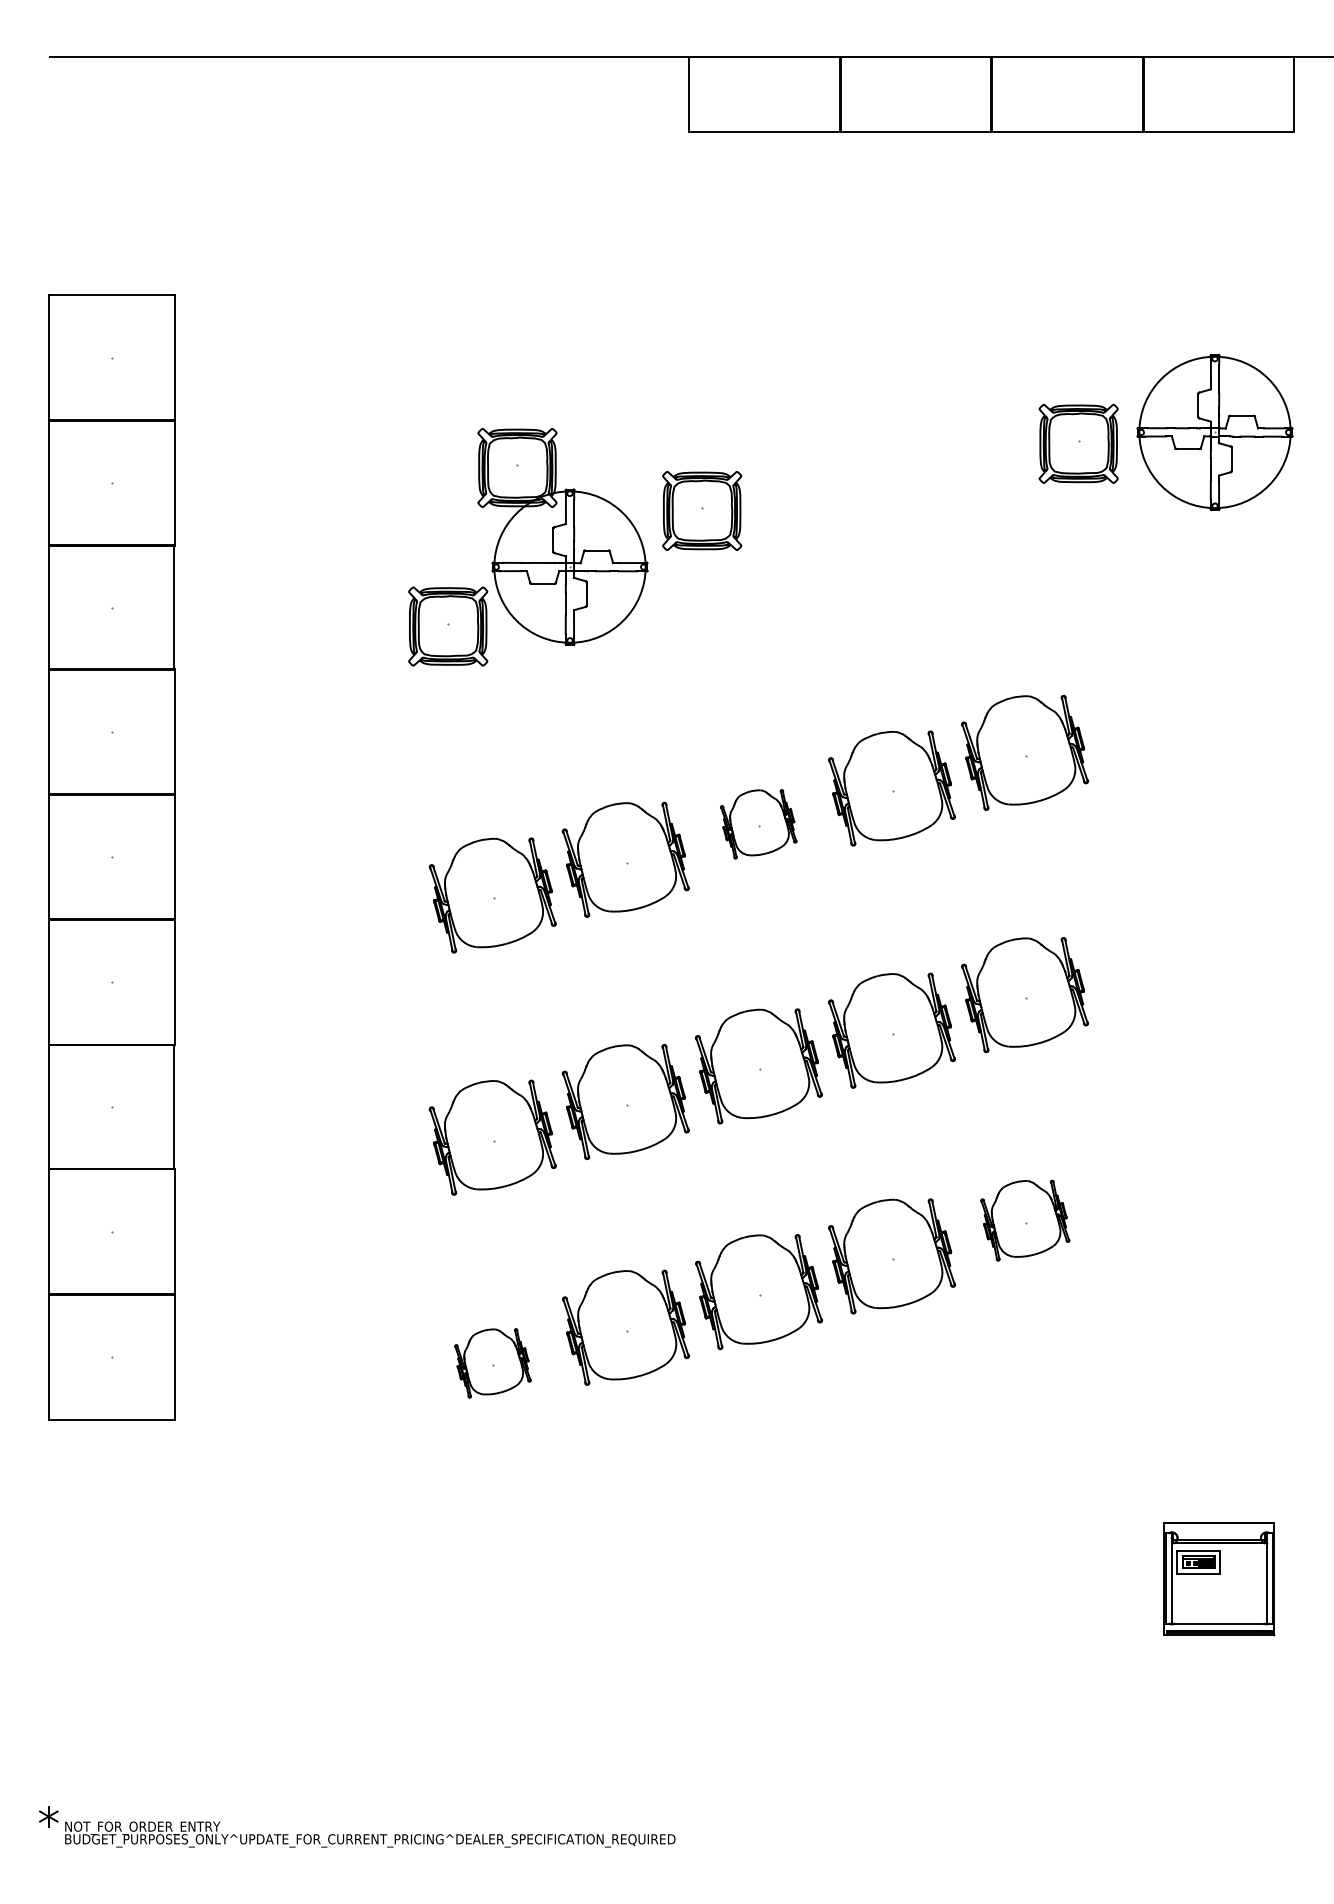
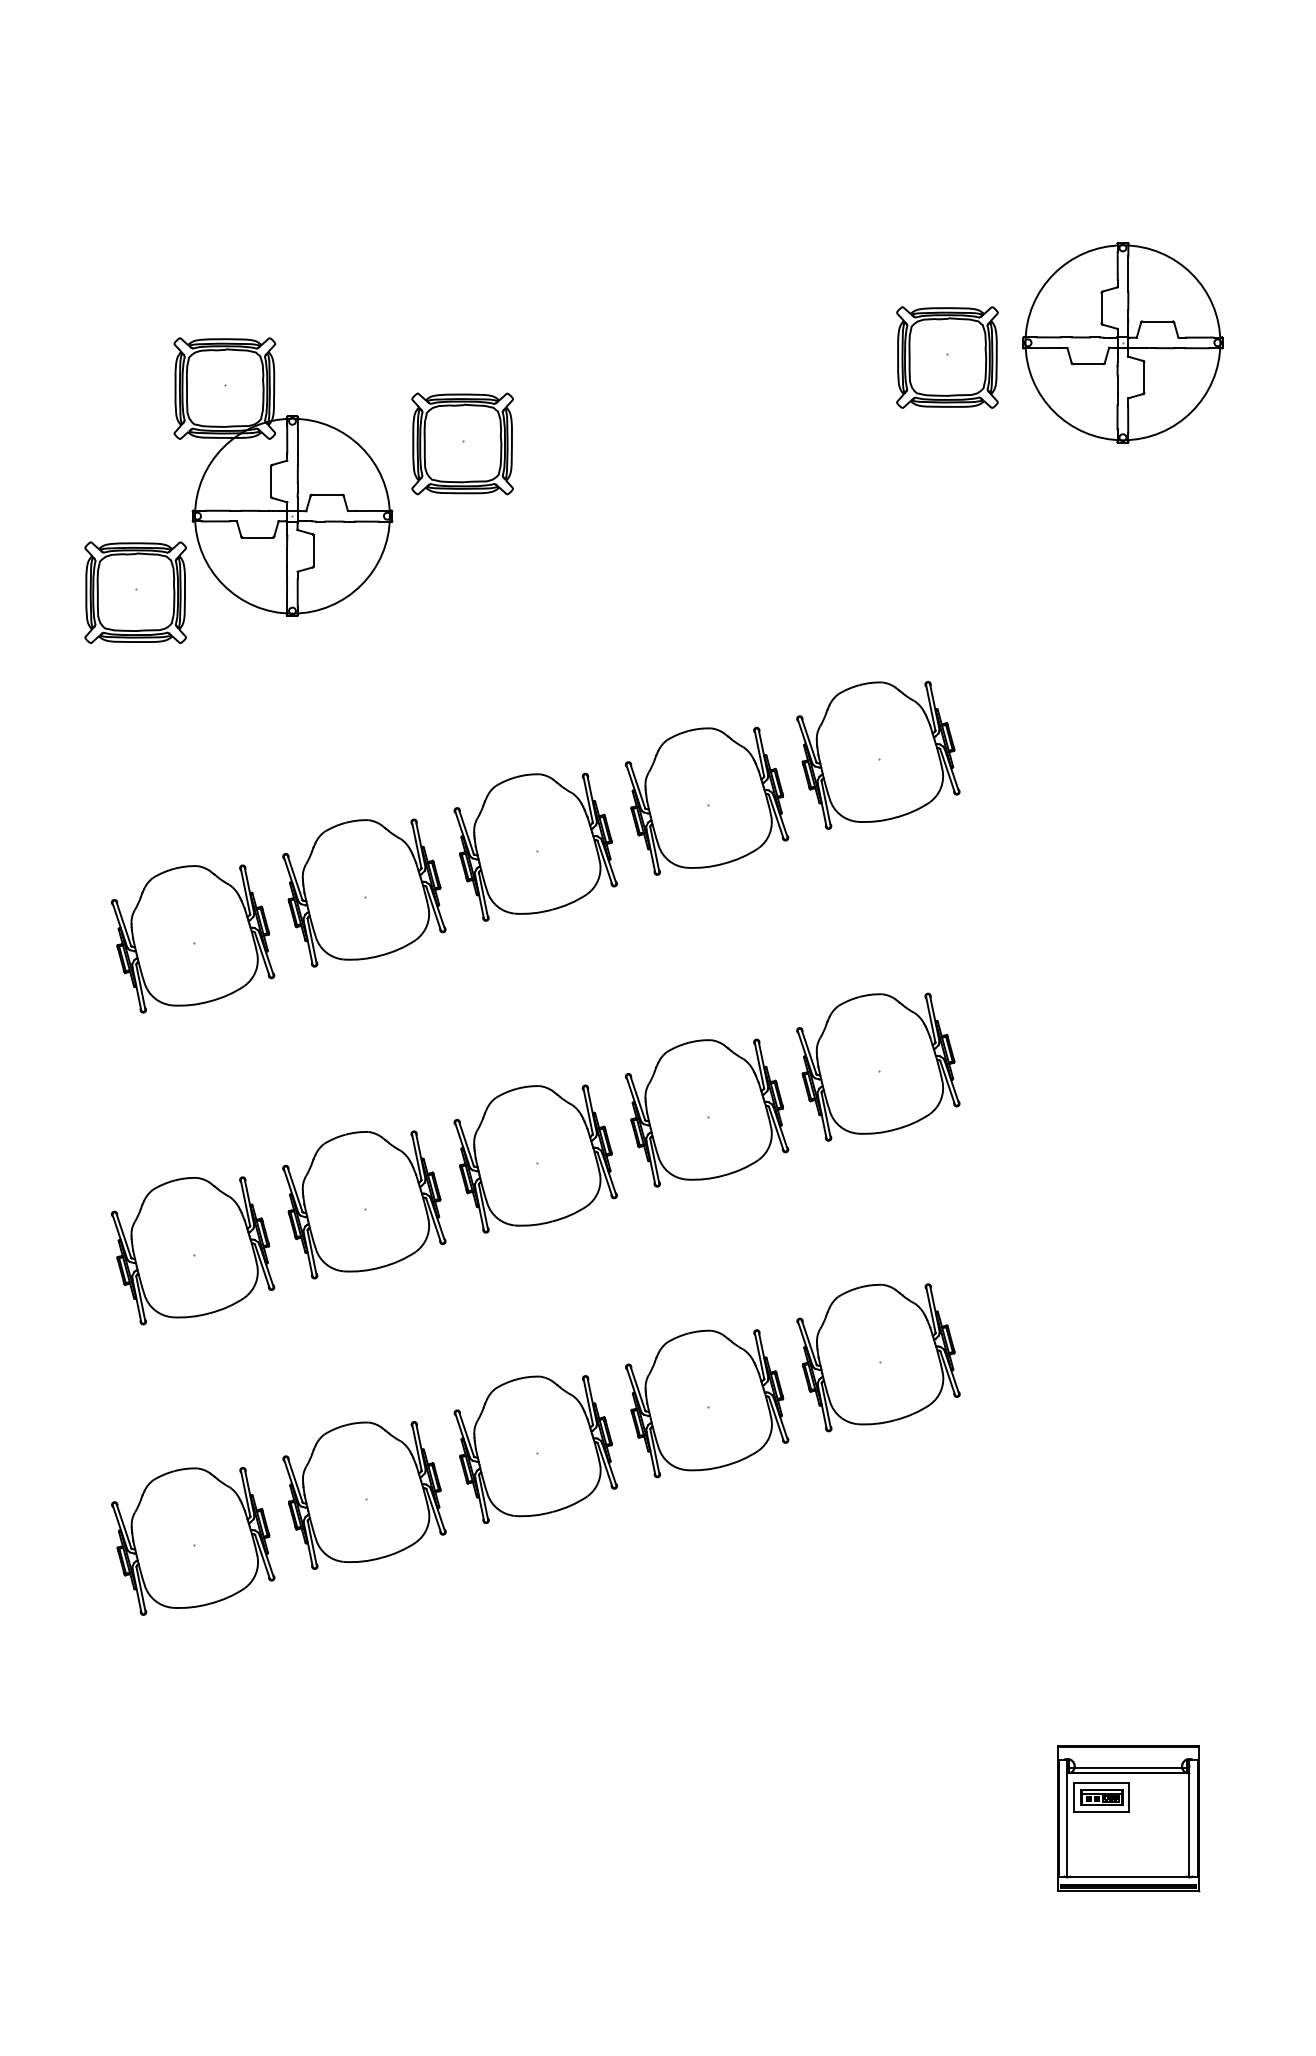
part: (758, 824) -> (535, 847), size x1.67
part: (1025, 1220) -> (878, 1357), size x1.43
part: (492, 1363) -> (192, 1541), size x1.67

